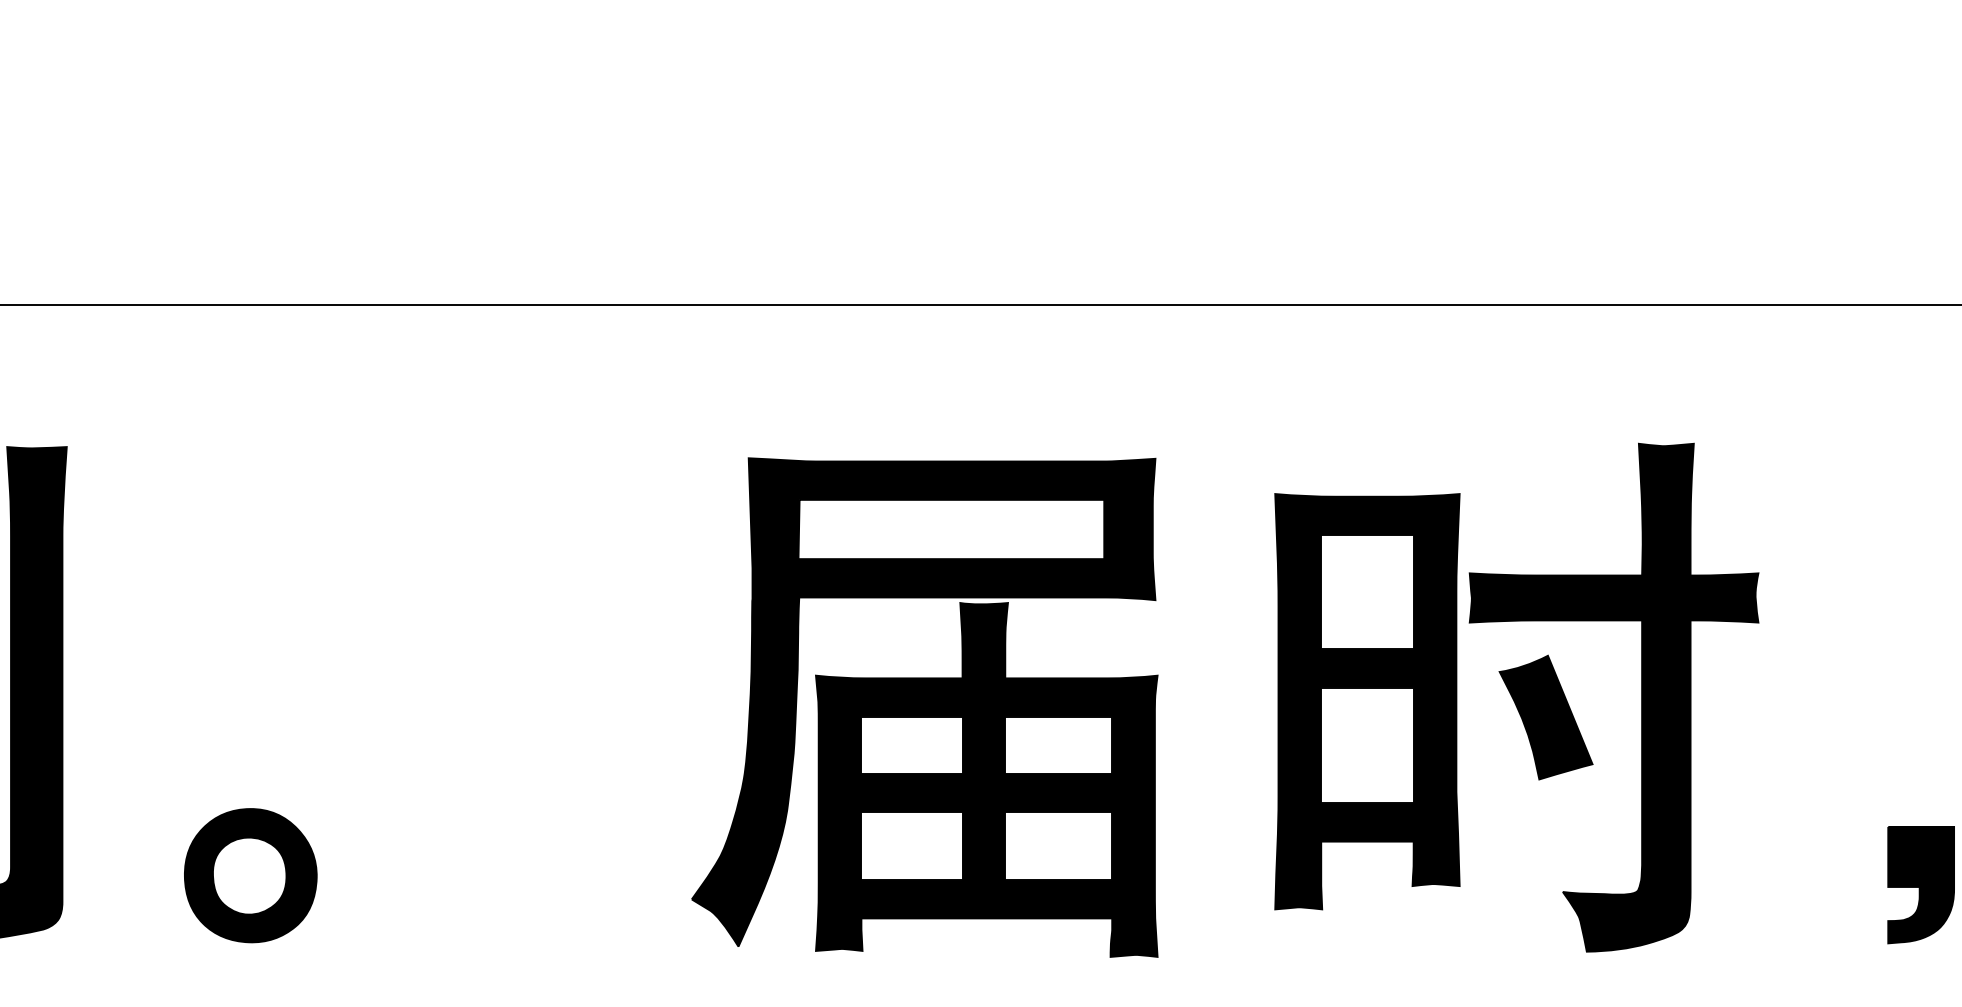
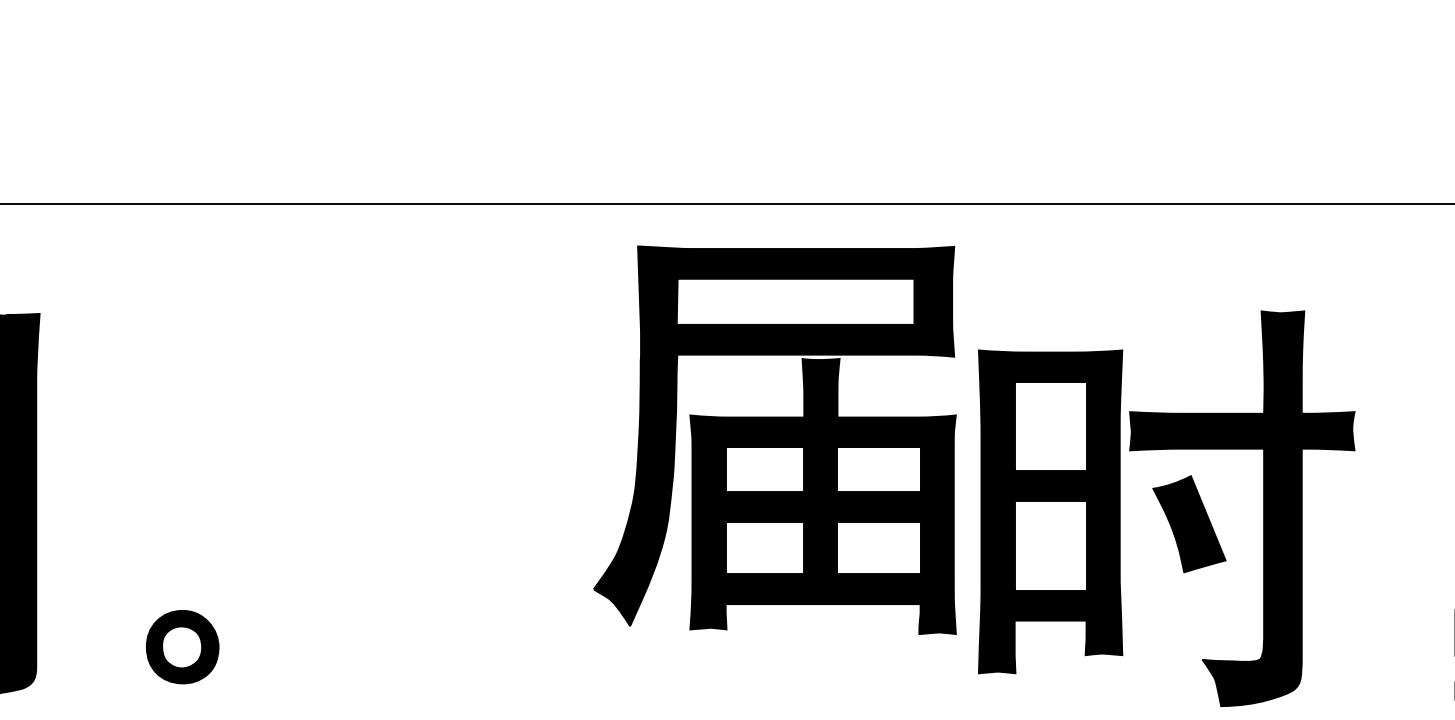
part: (924, 707) -> (774, 440), moved
part: (250, 875) -> (182, 646), size x0.7

